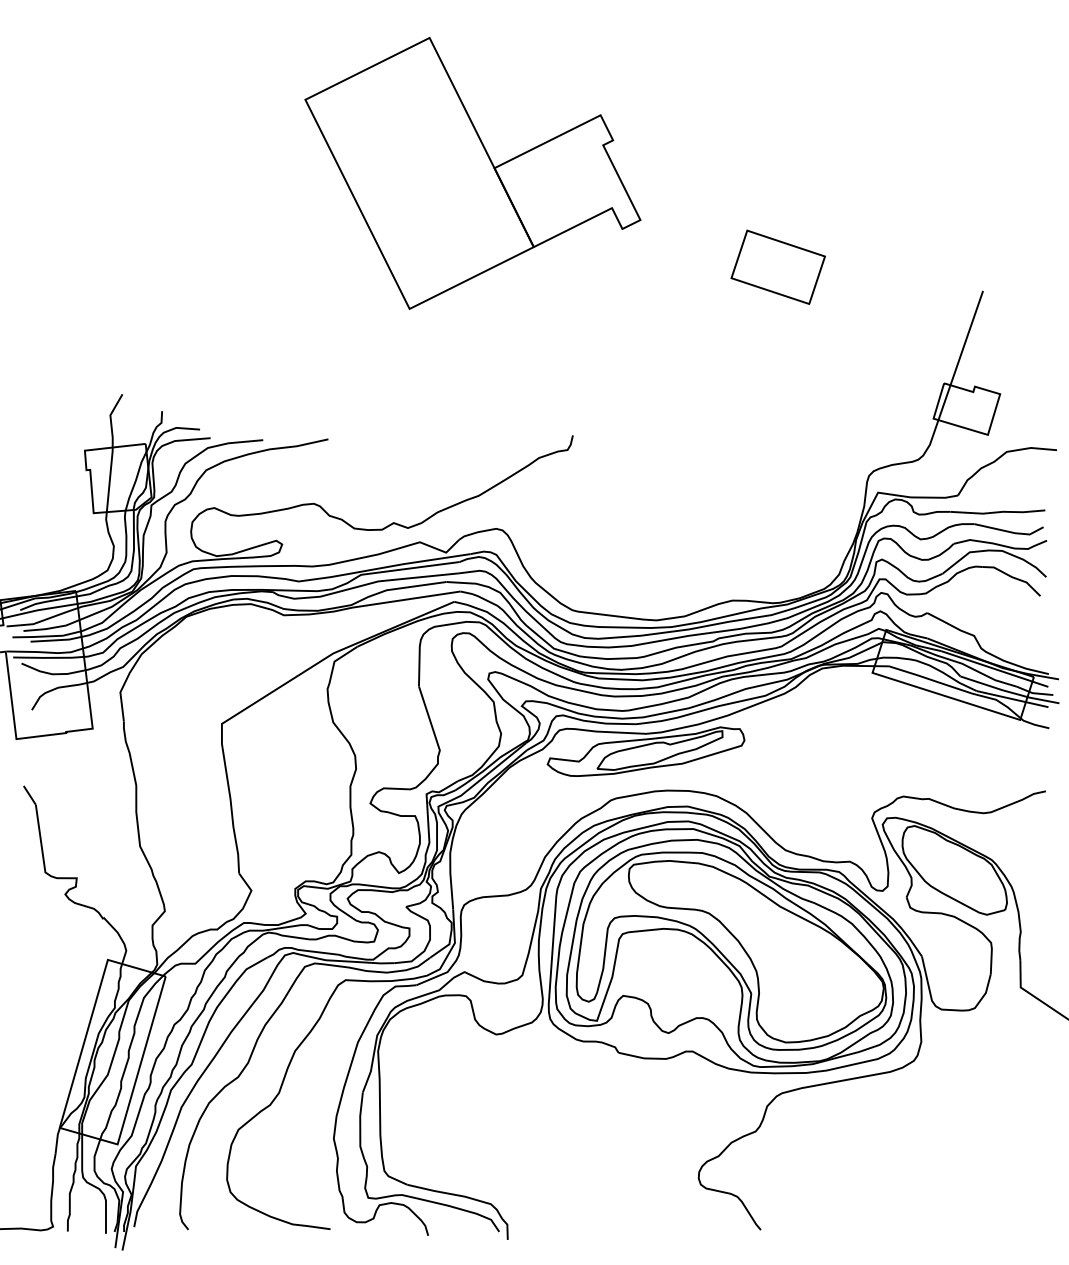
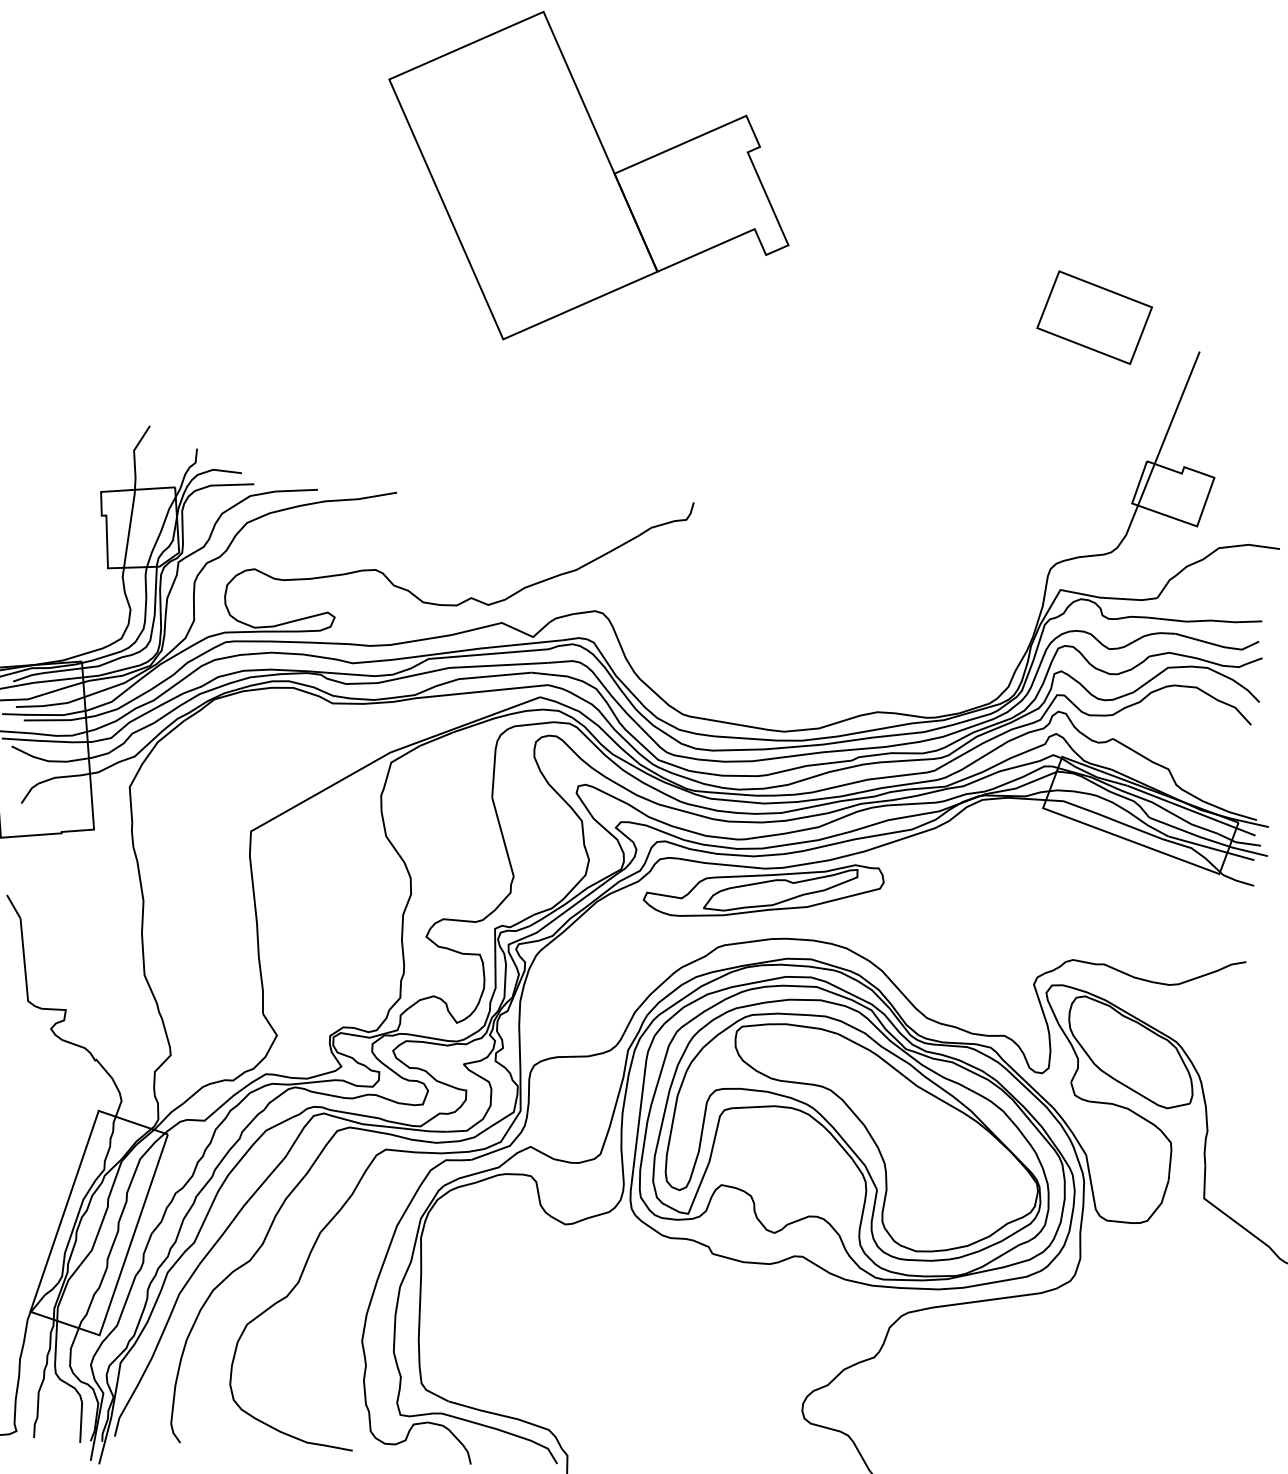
part: (777, 266) -> (1093, 316), moved

